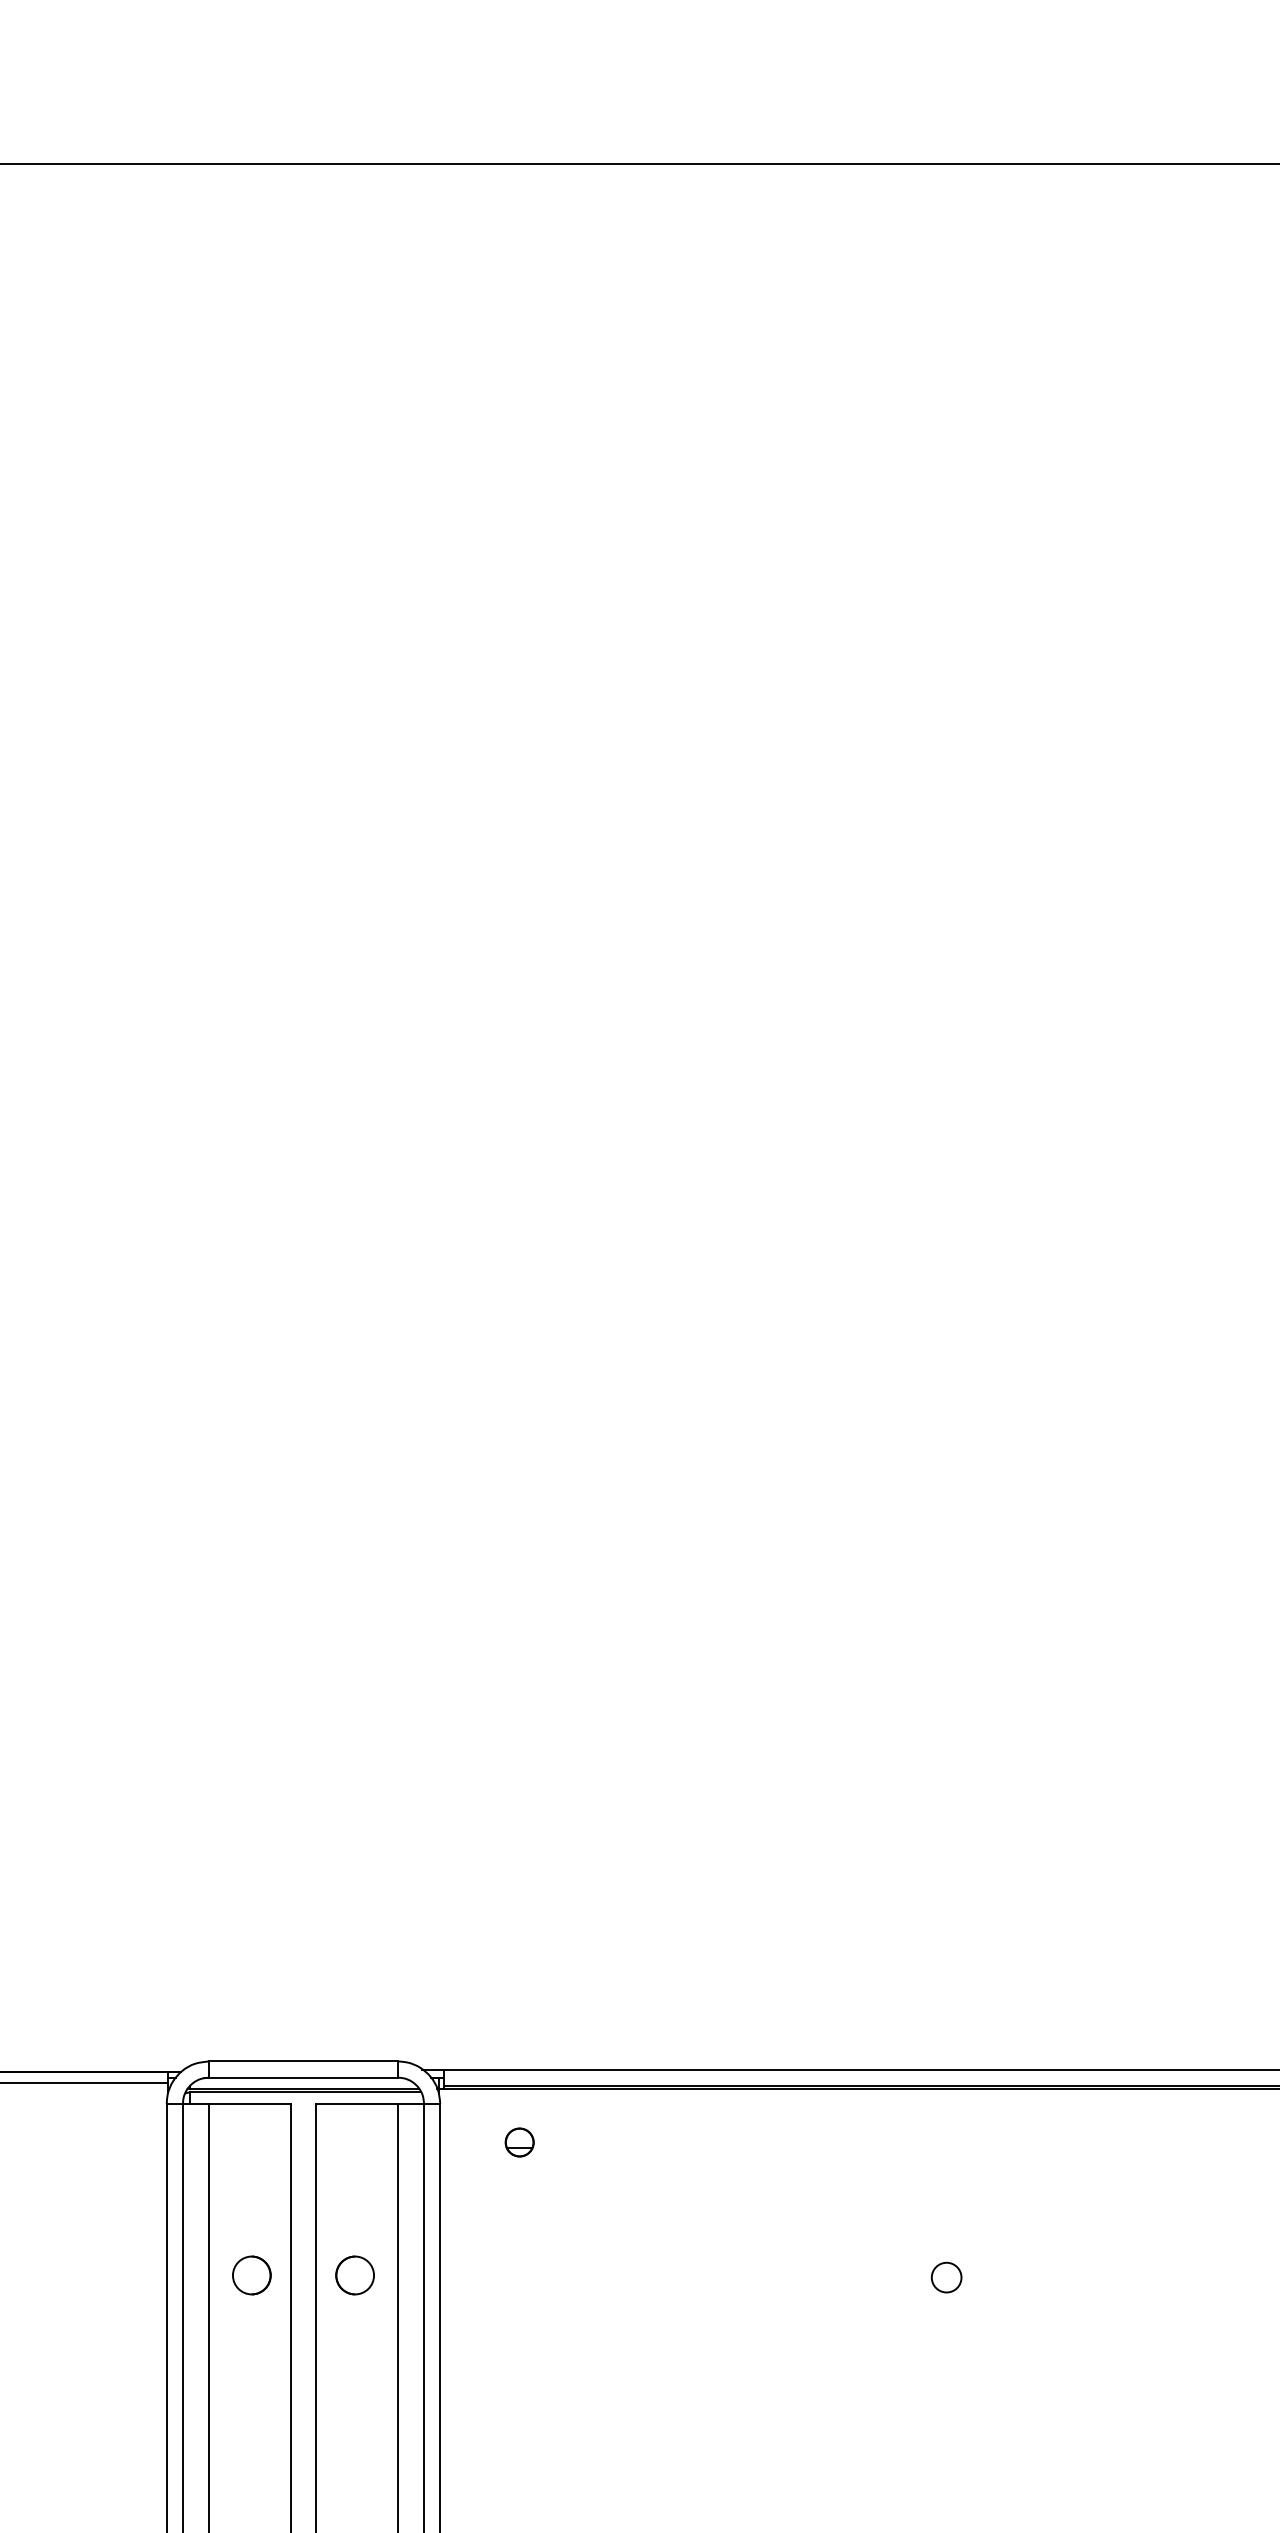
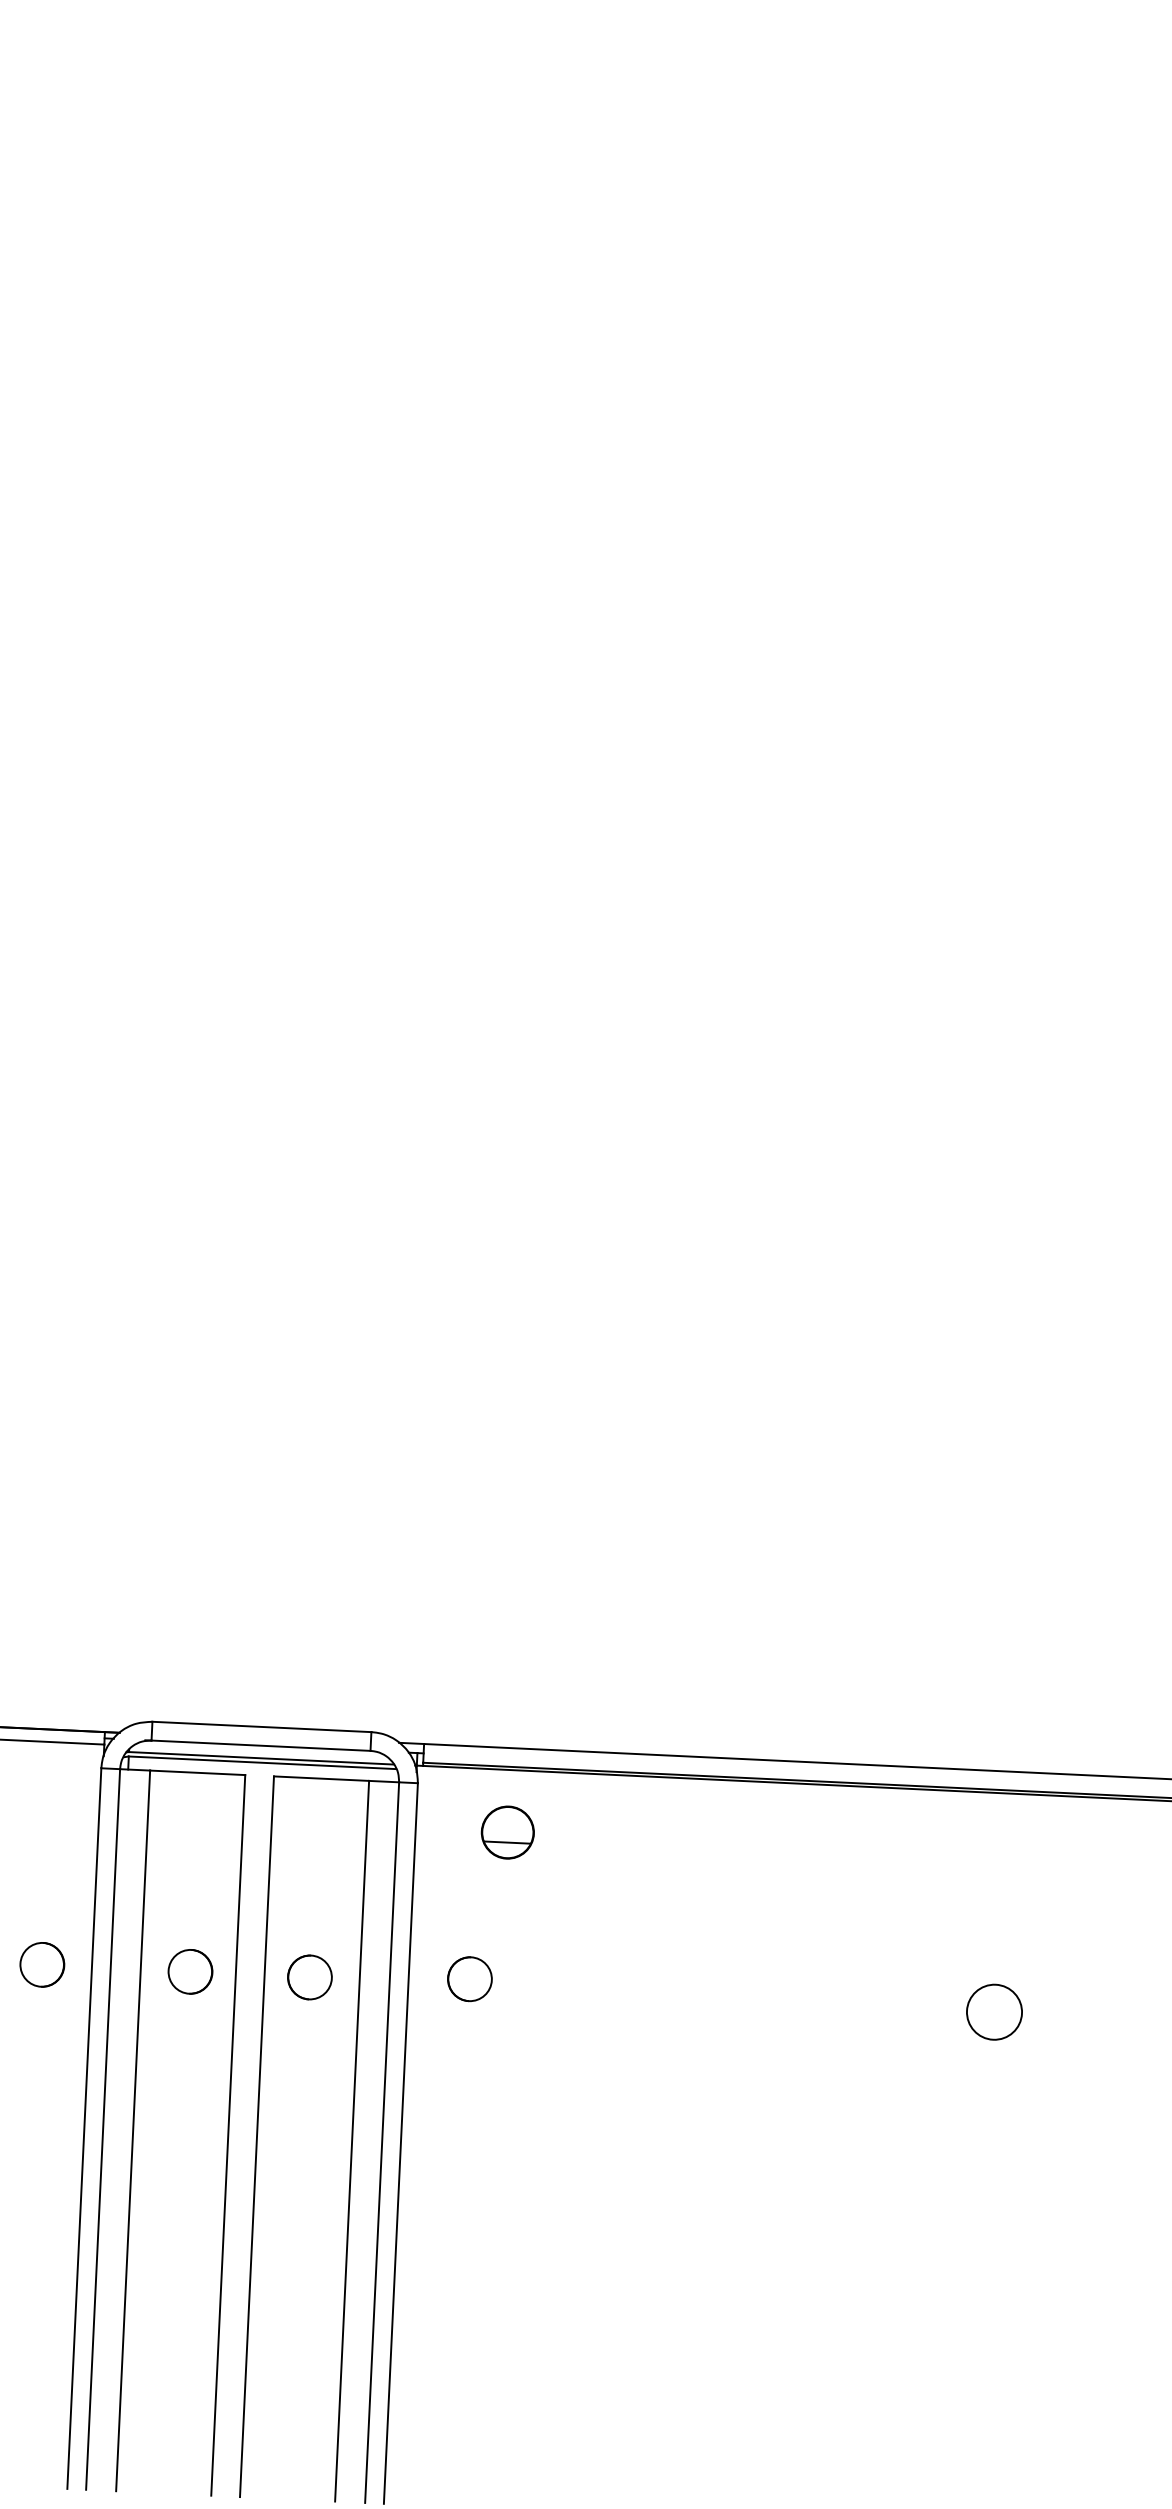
part: (519, 2142) -> (507, 1832), size x1.6
part: (492, 2270) -> (469, 1979), added
part: (123, 2275) -> (41, 1964), added
circle: (946, 2277) -> (994, 2012), size x1.6

